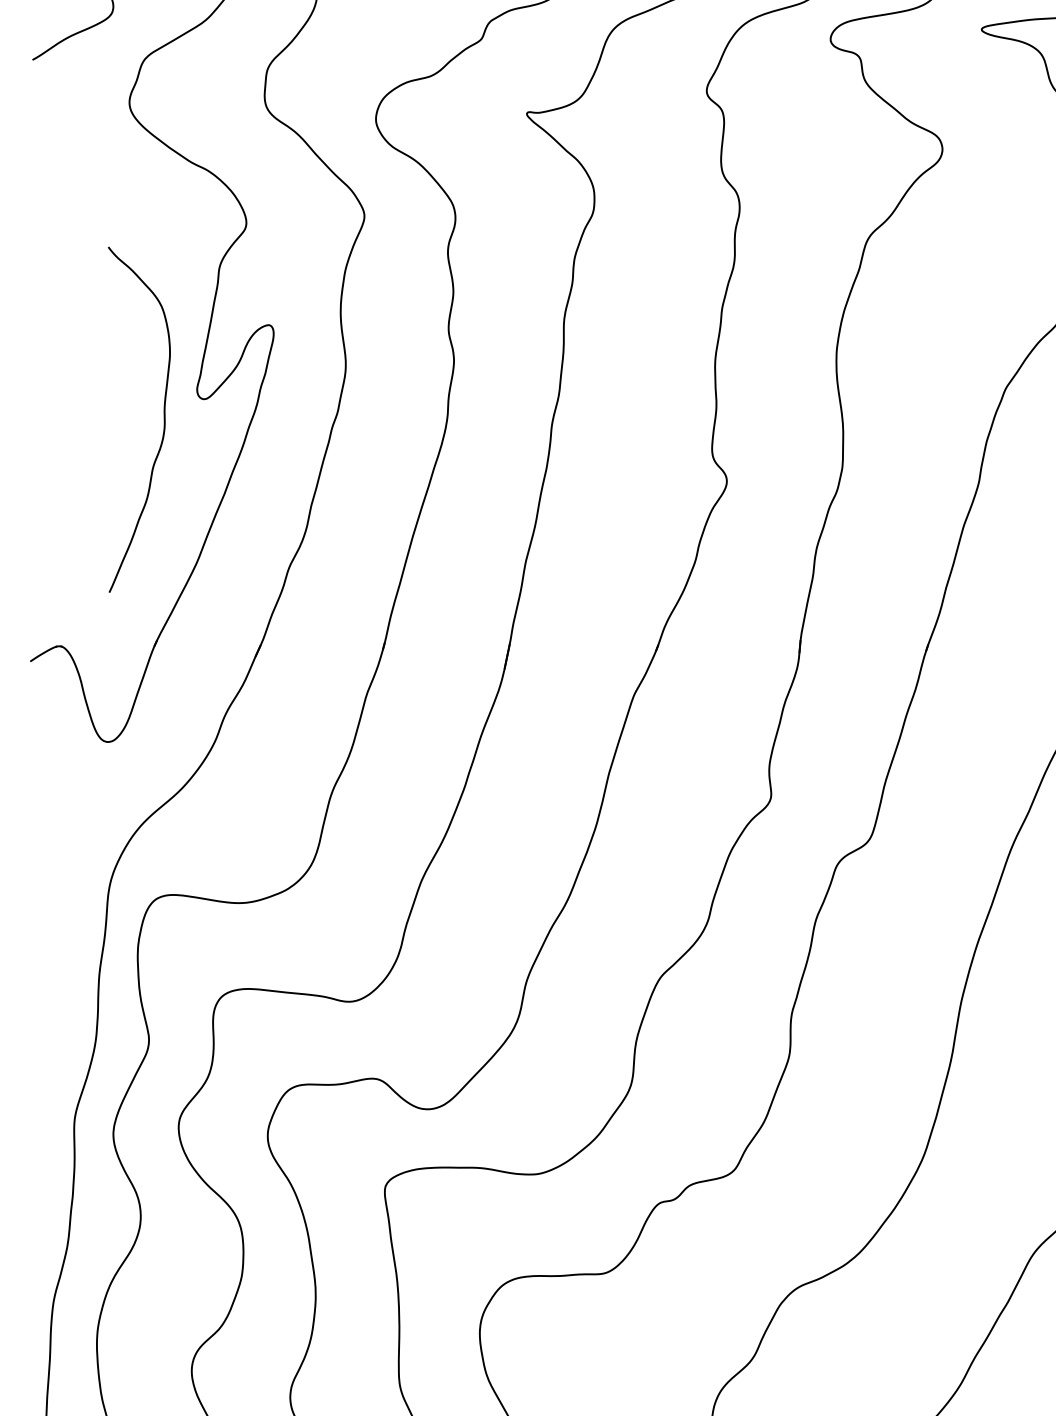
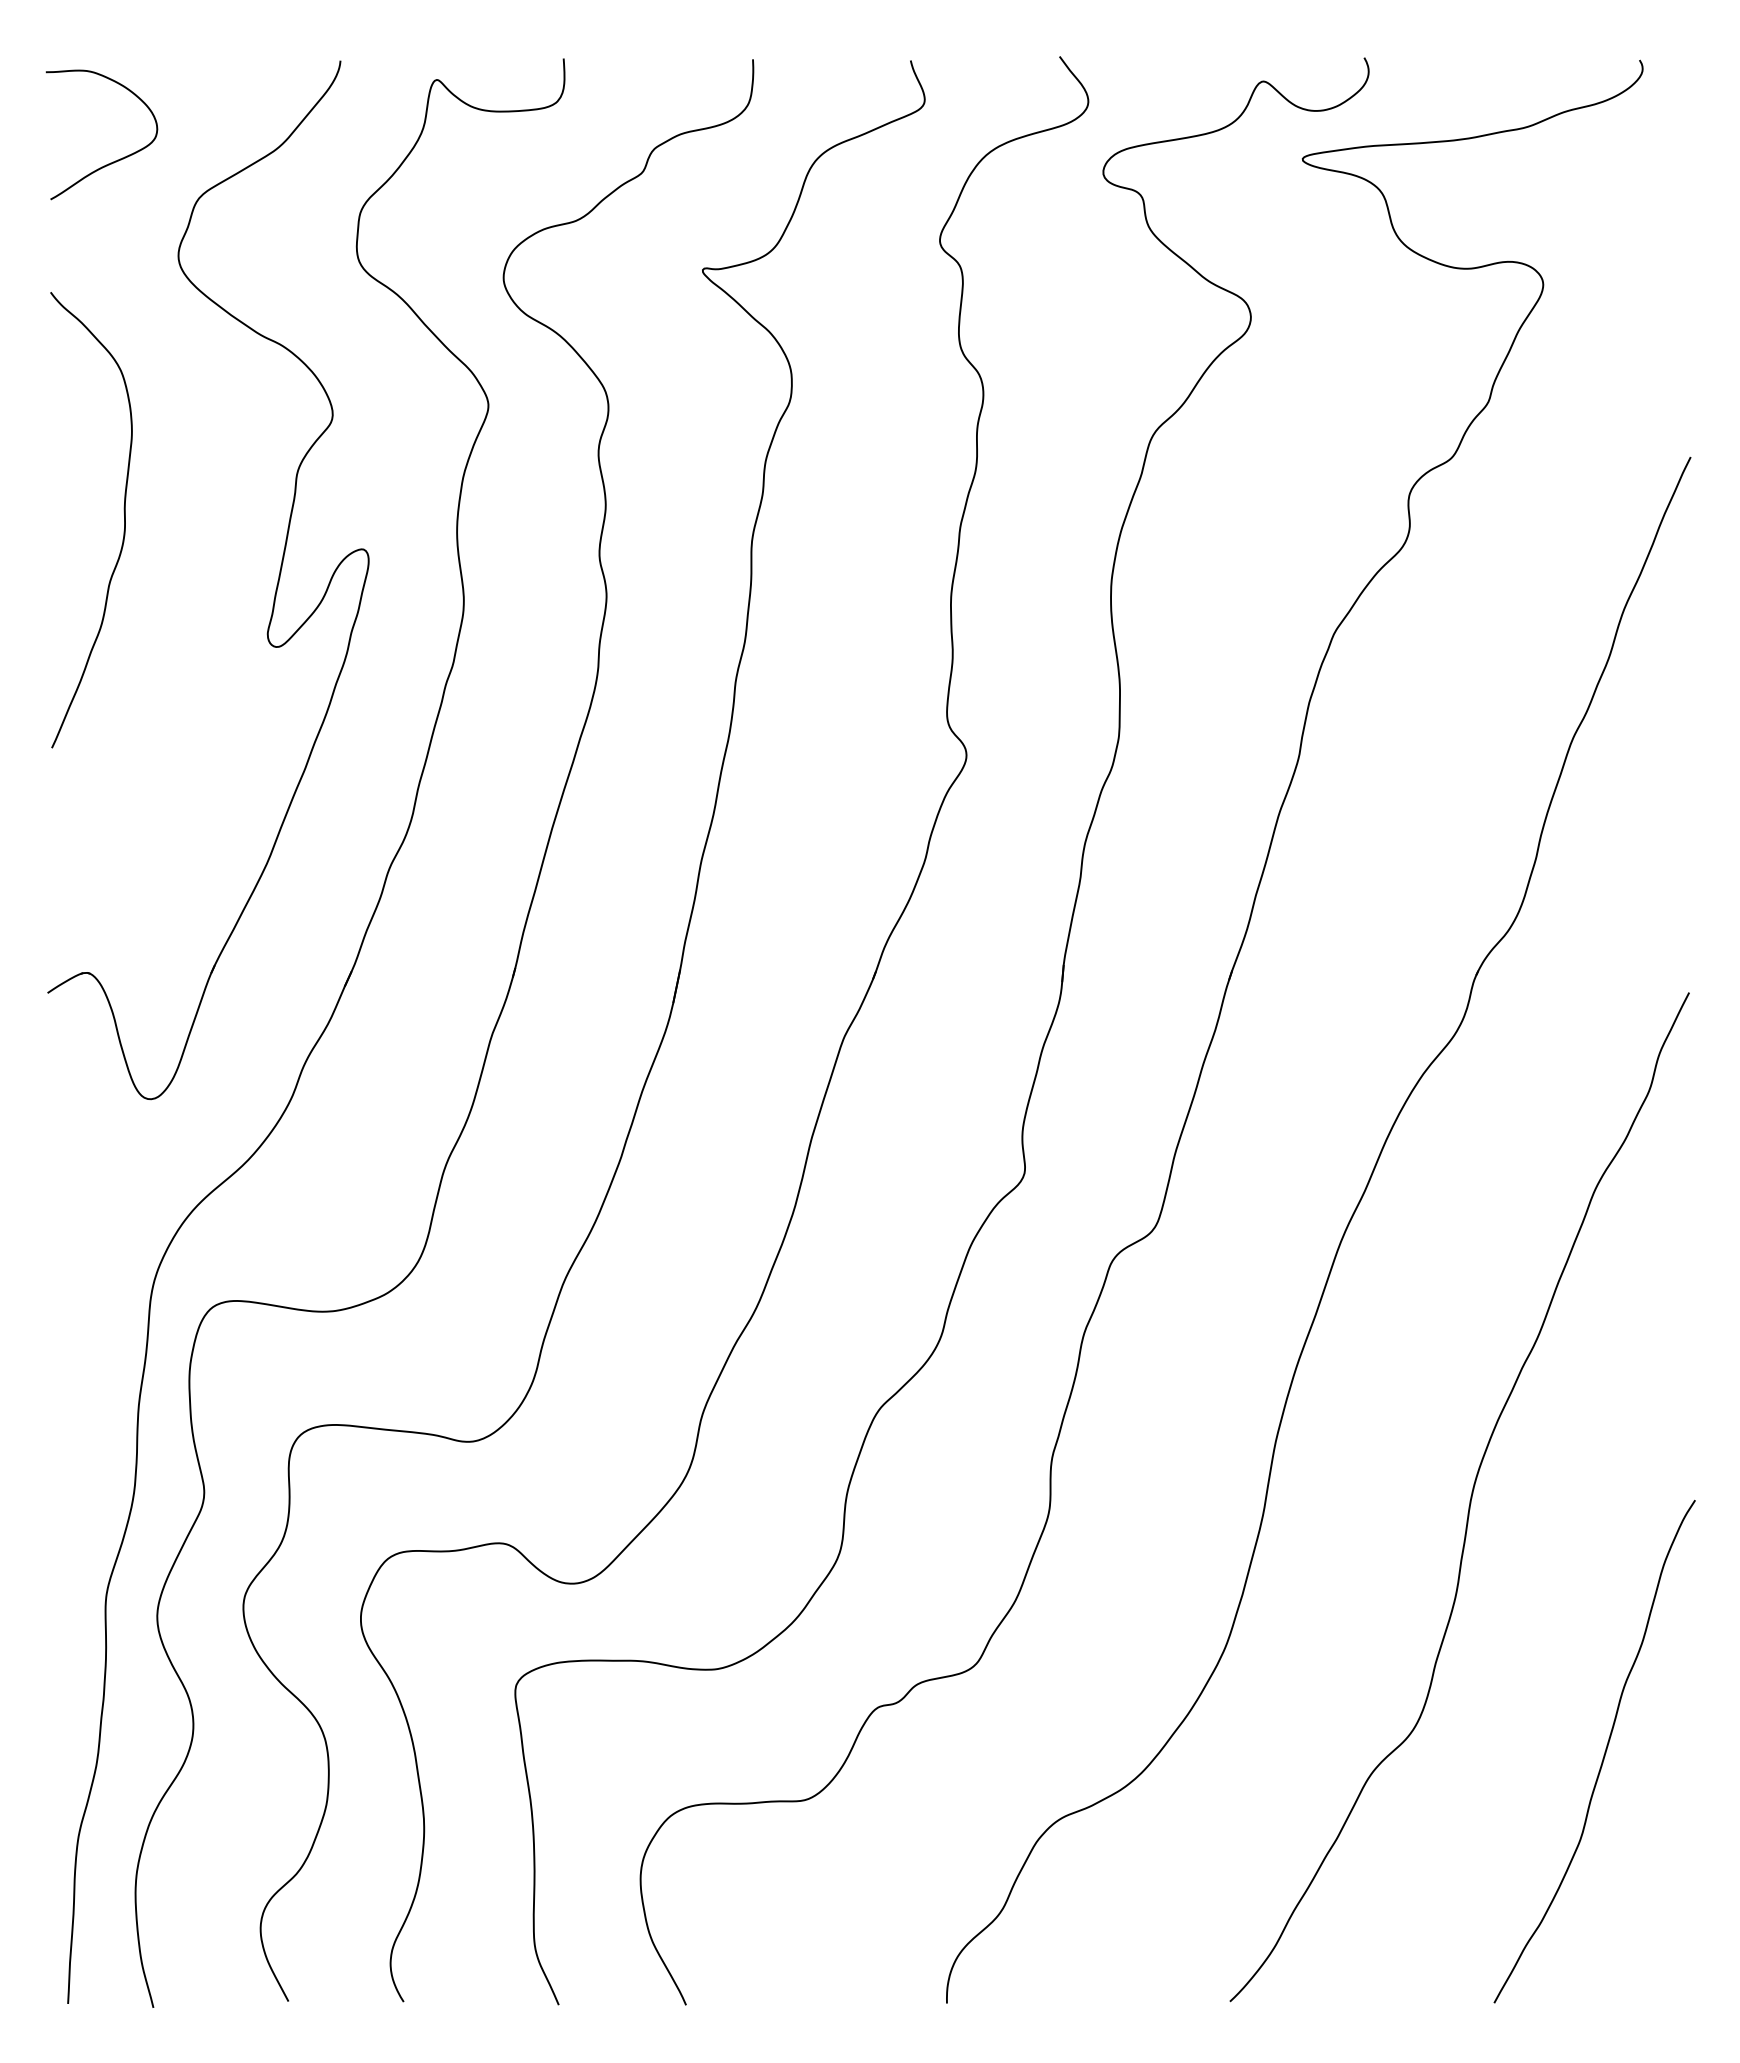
curve: (164, 420) -> (124, 520), moved

